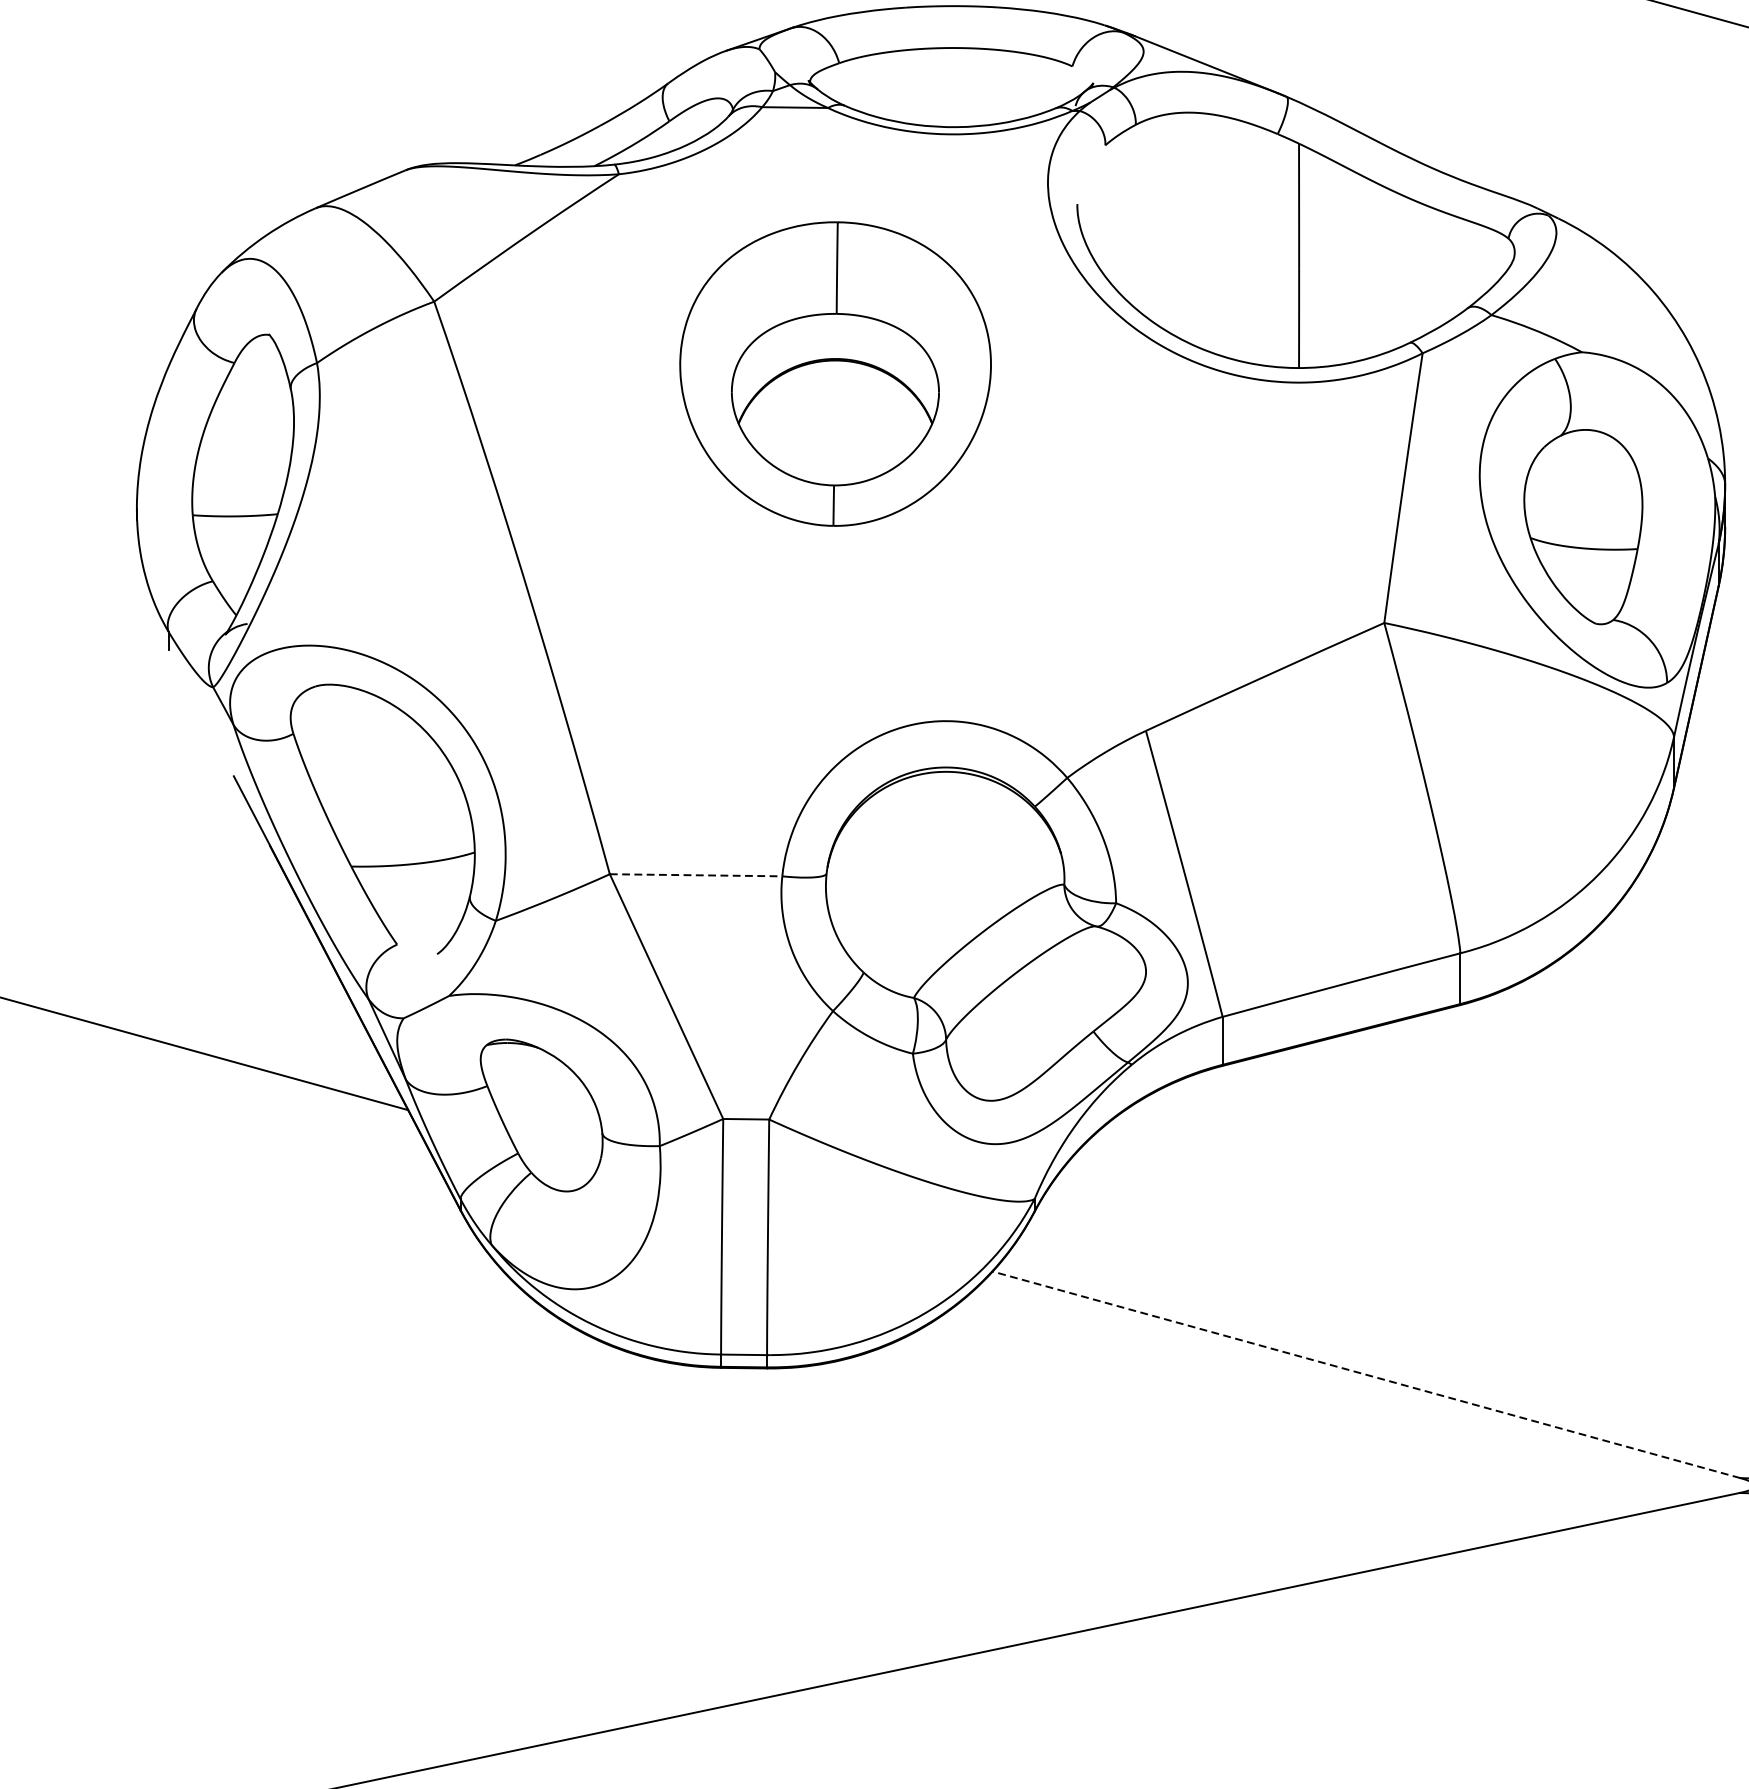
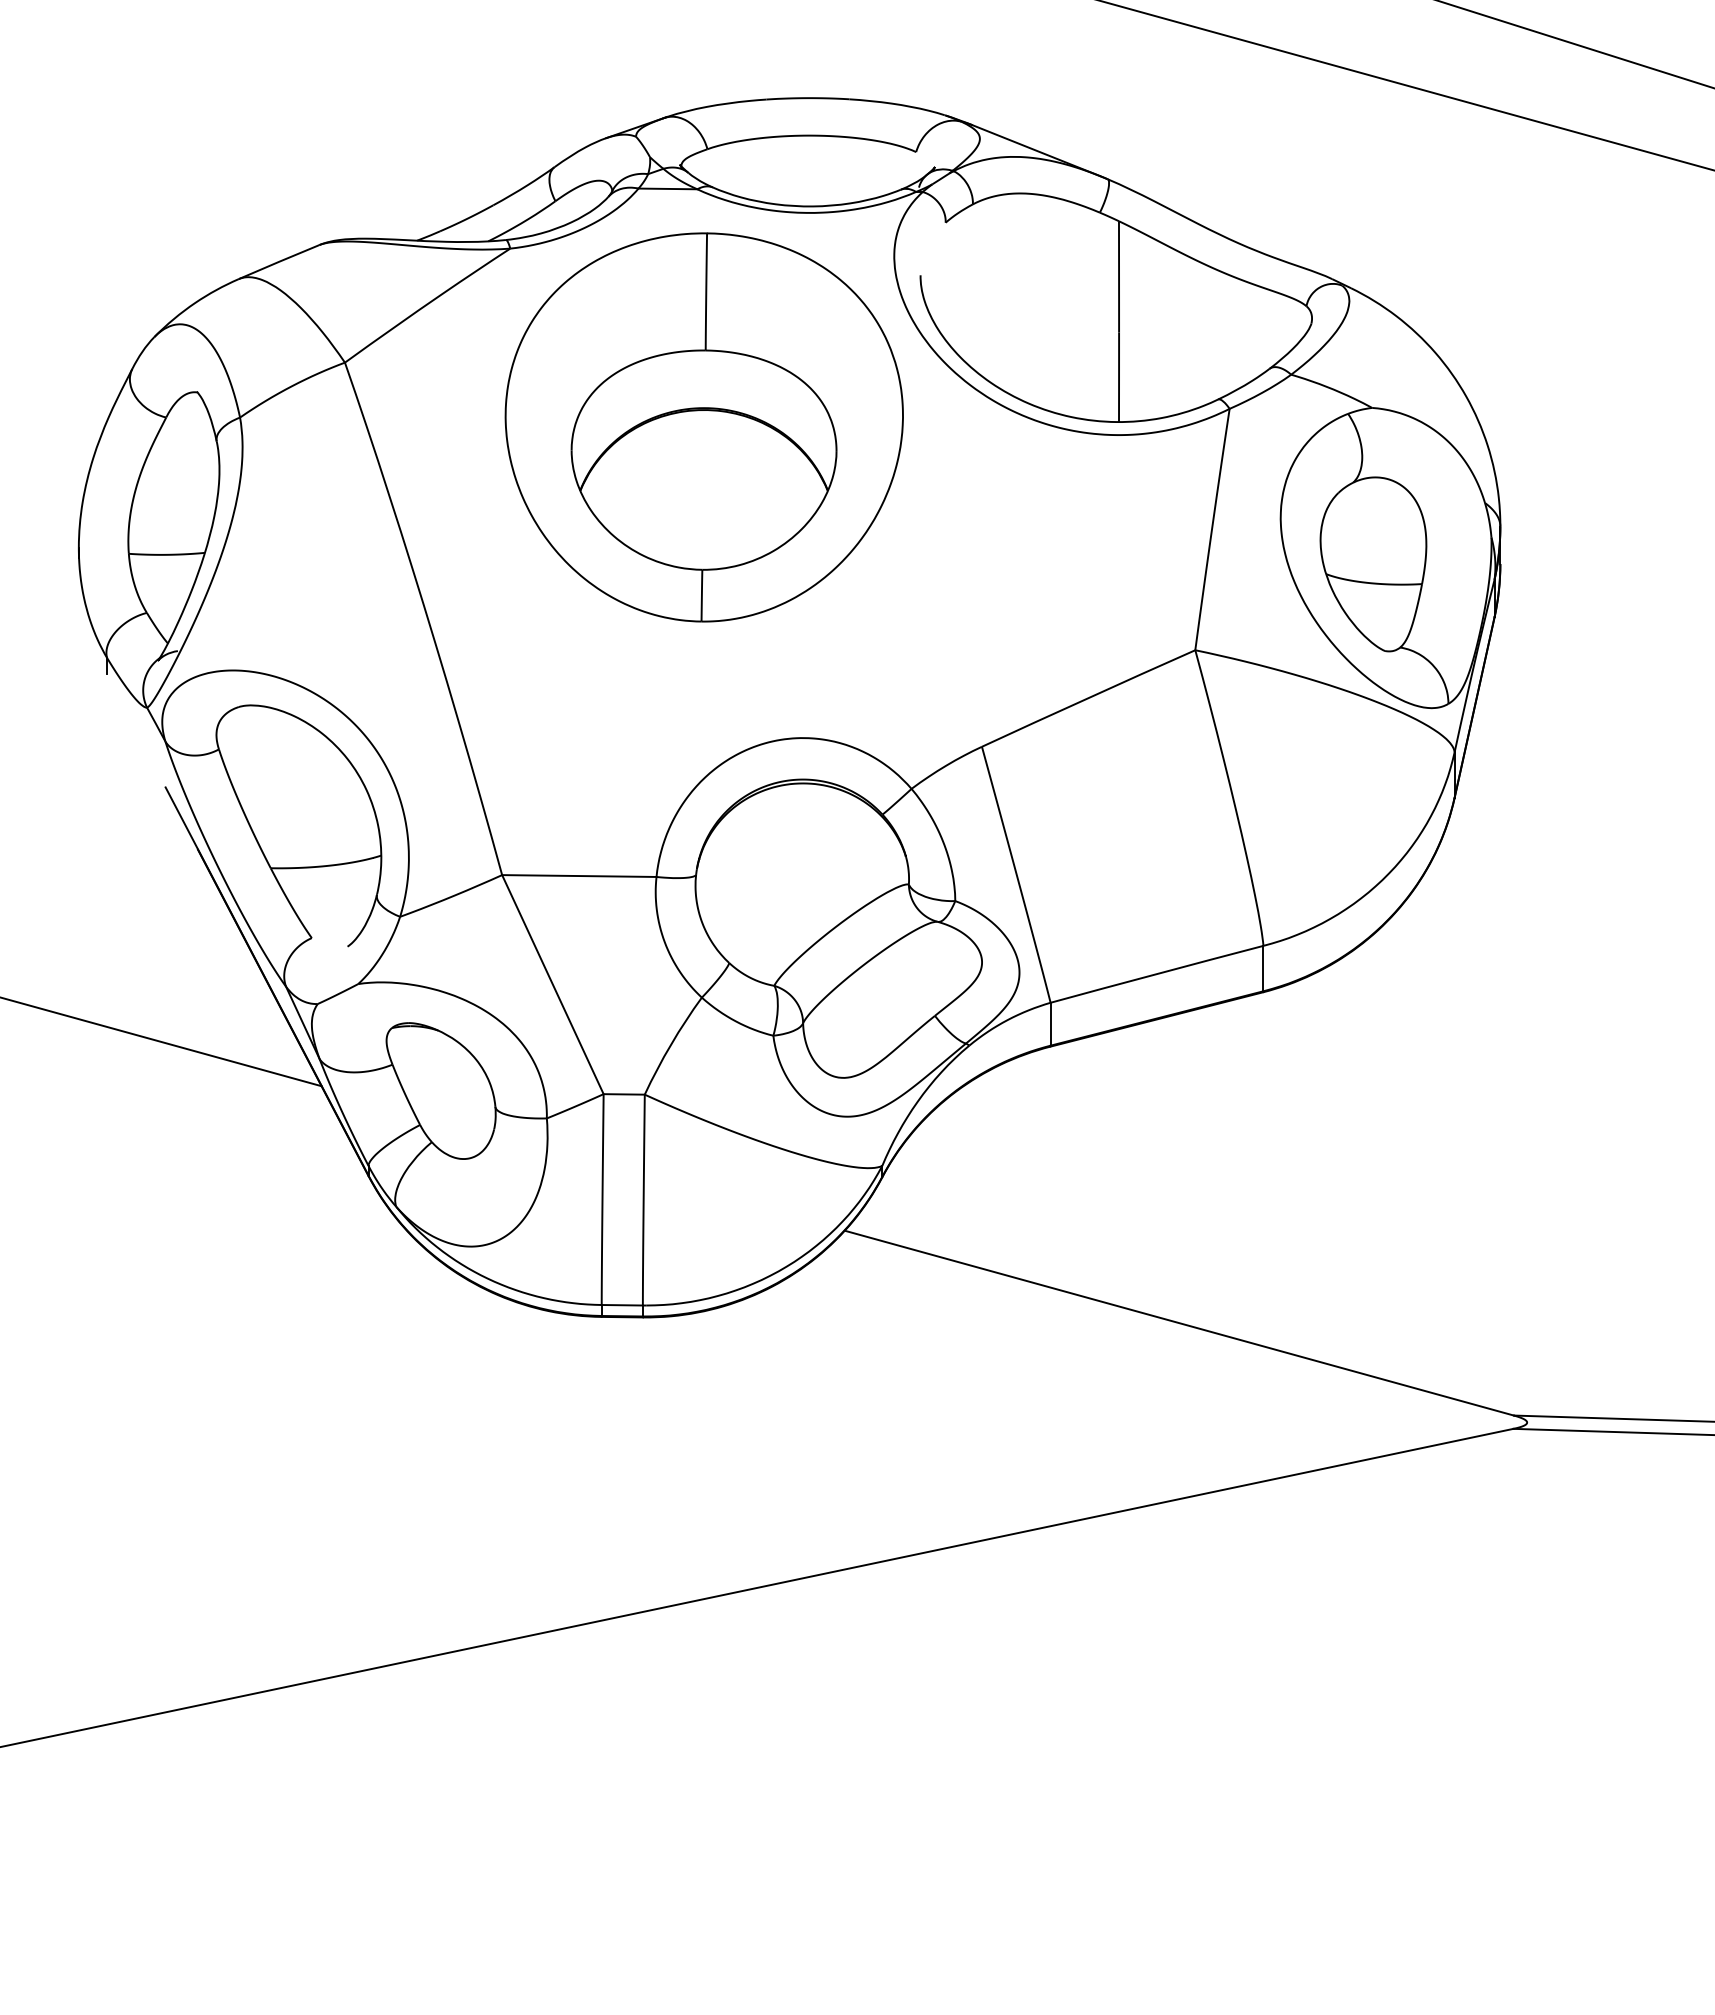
part: (834, 374) -> (703, 427), size x1.43
line: (696, 875) -> (579, 876), dashed -> solid
line: (1365, 1375) -> (1178, 1323), dashed -> solid

